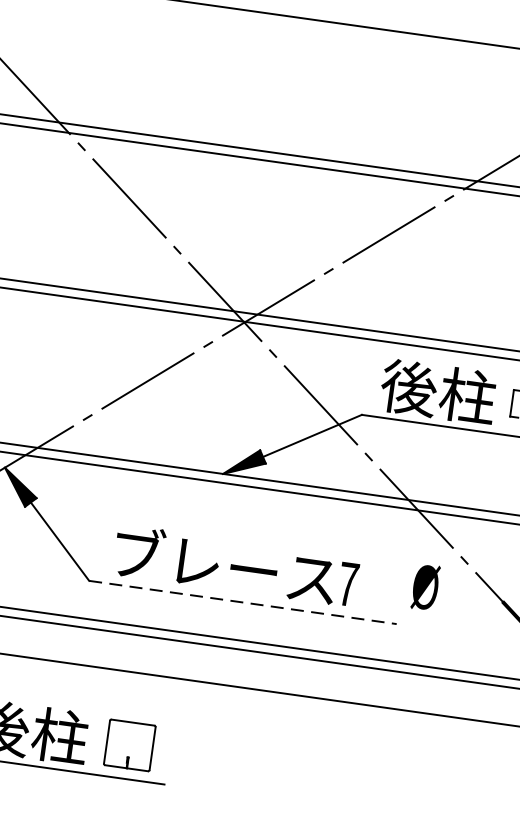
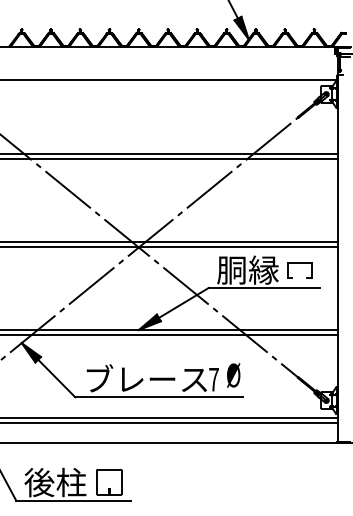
text: (437, 390) -> (247, 269), 後柱 -> 胴縁
text: (425, 587) -> (233, 375), moved
line: (243, 602) -> (159, 397), dashed -> solid

